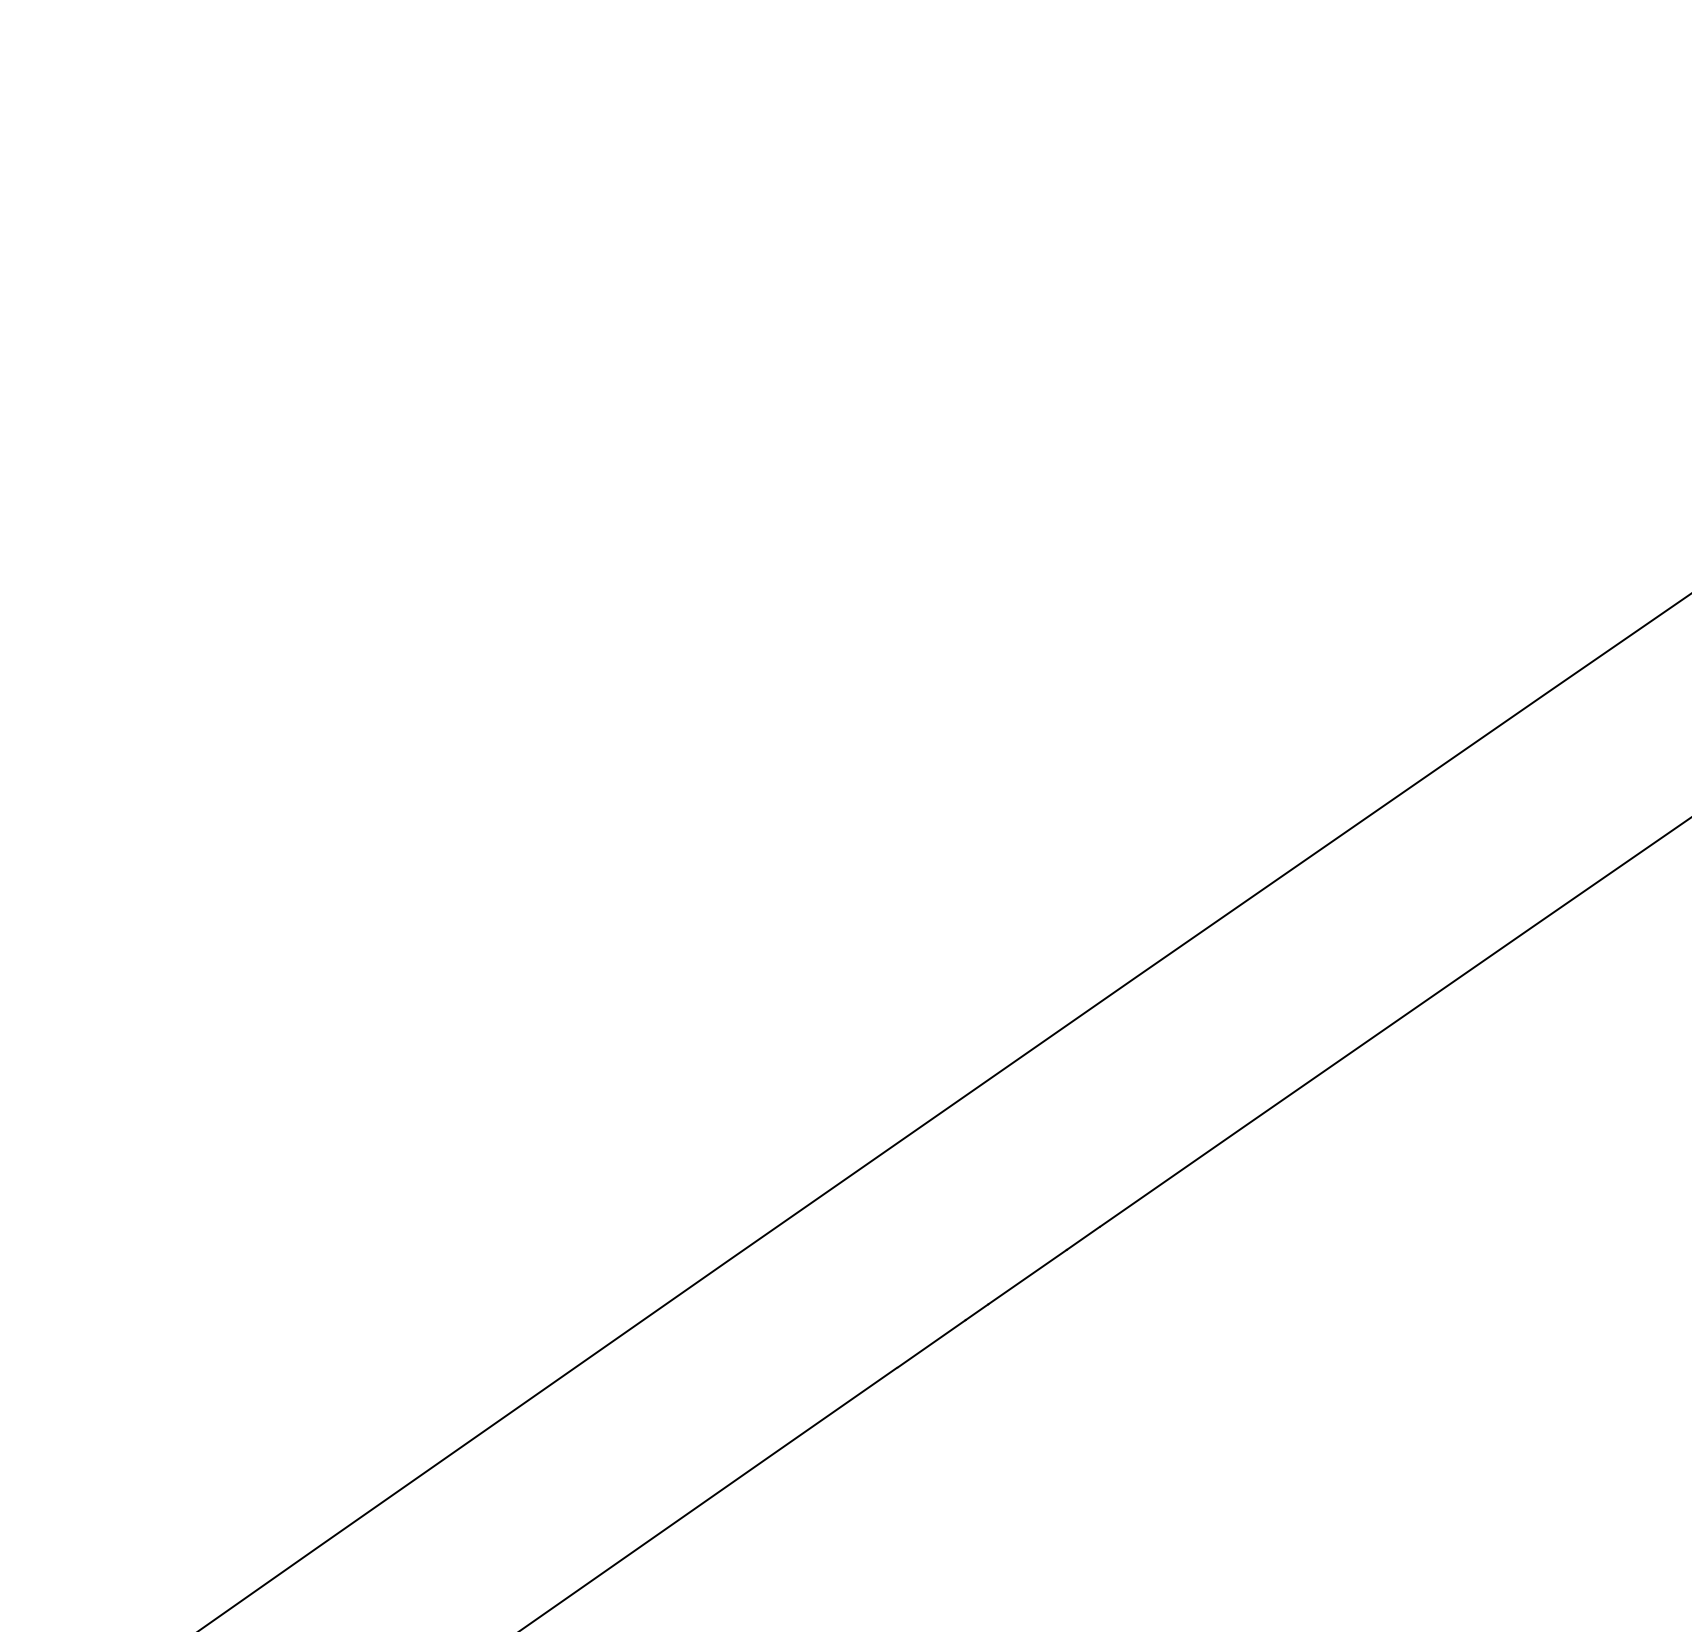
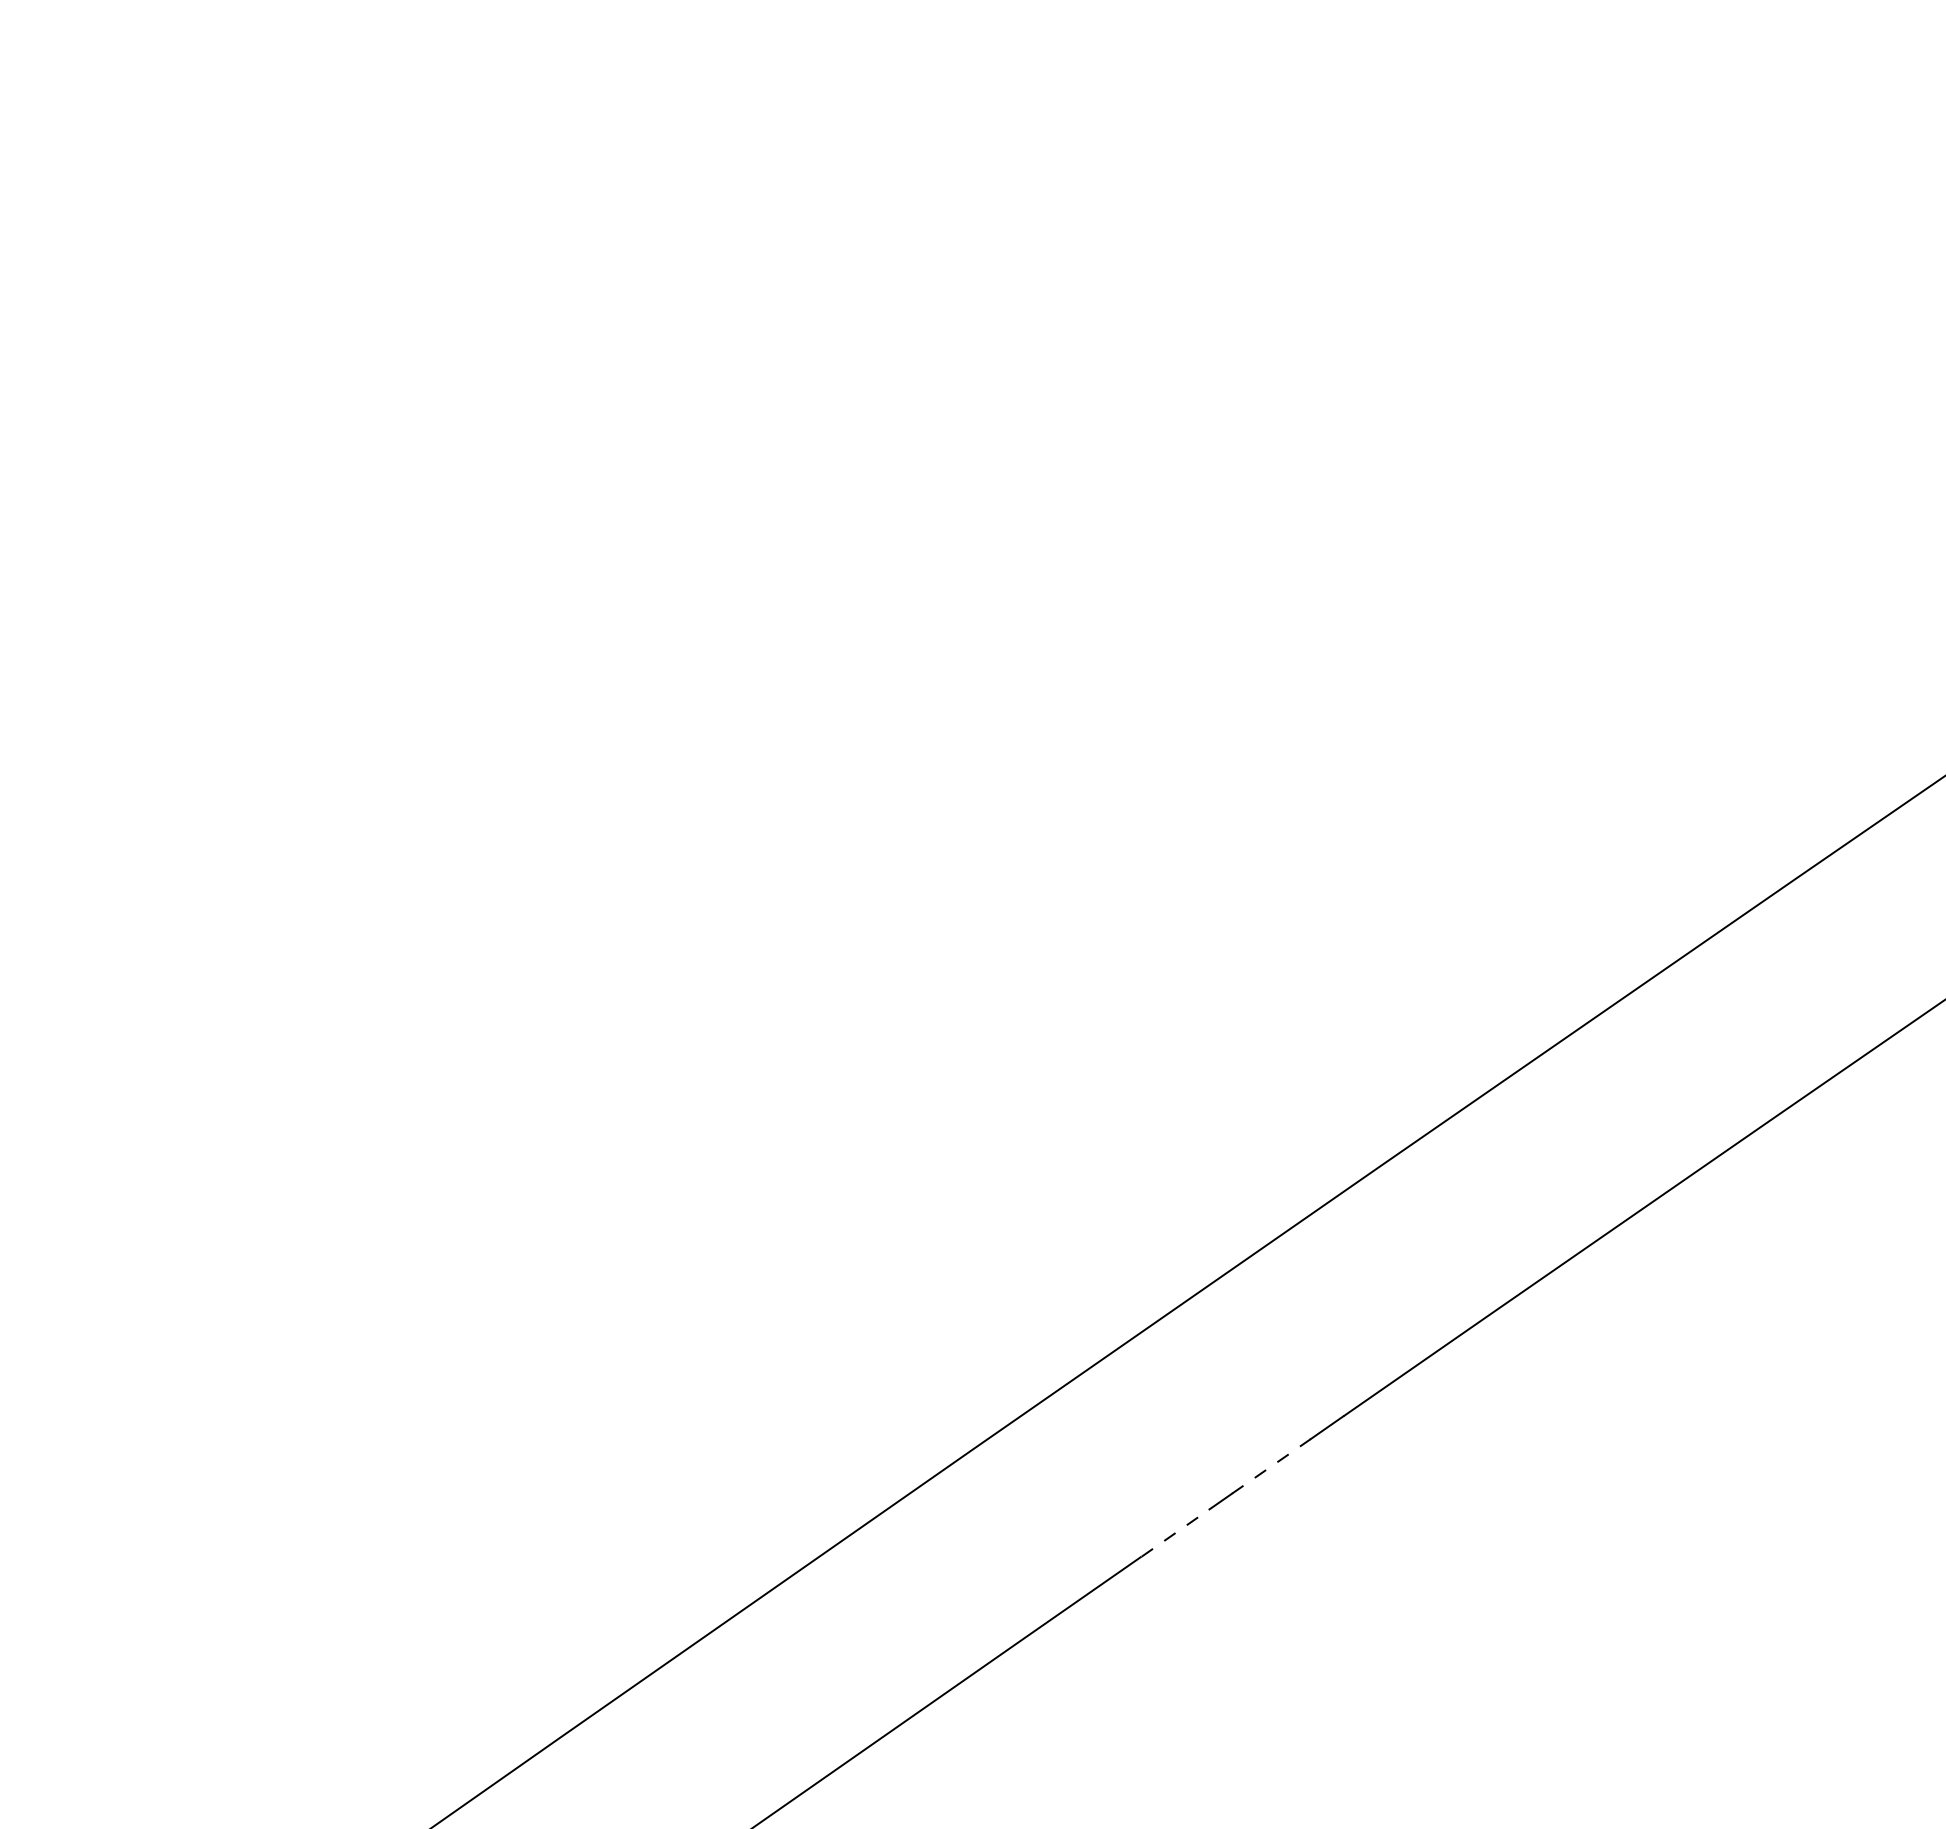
line: (1027, 1277) -> (1271, 1466), solid -> dashed
line: (932, 1343) -> (1176, 1532), solid -> dashed

